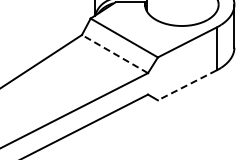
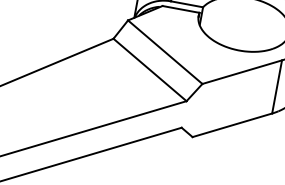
line: (114, 53) -> (149, 69), dashed -> solid
line: (187, 85) -> (232, 125), dashed -> solid

